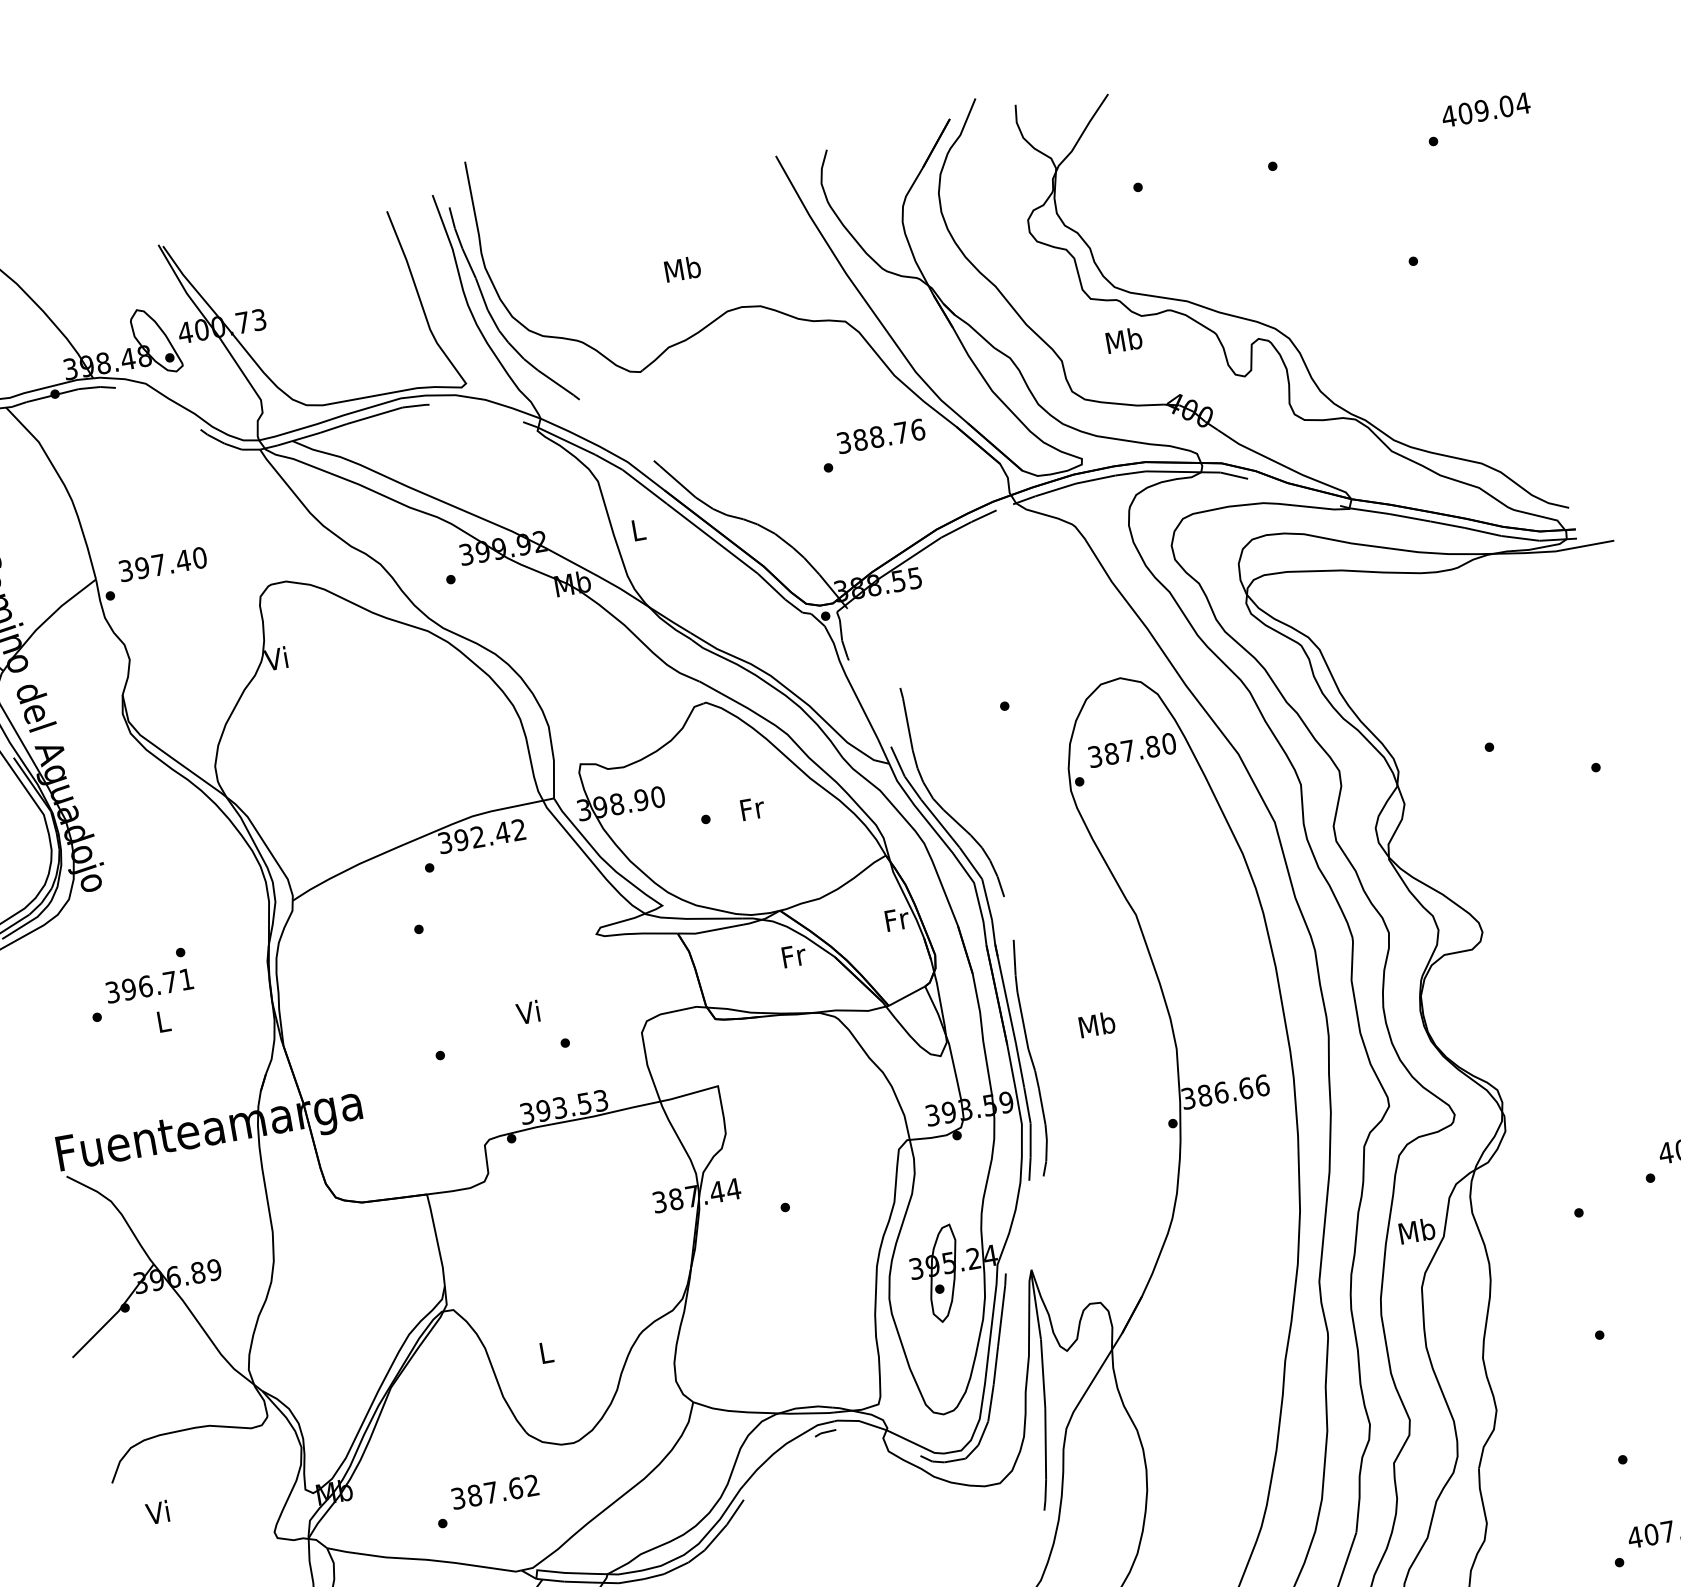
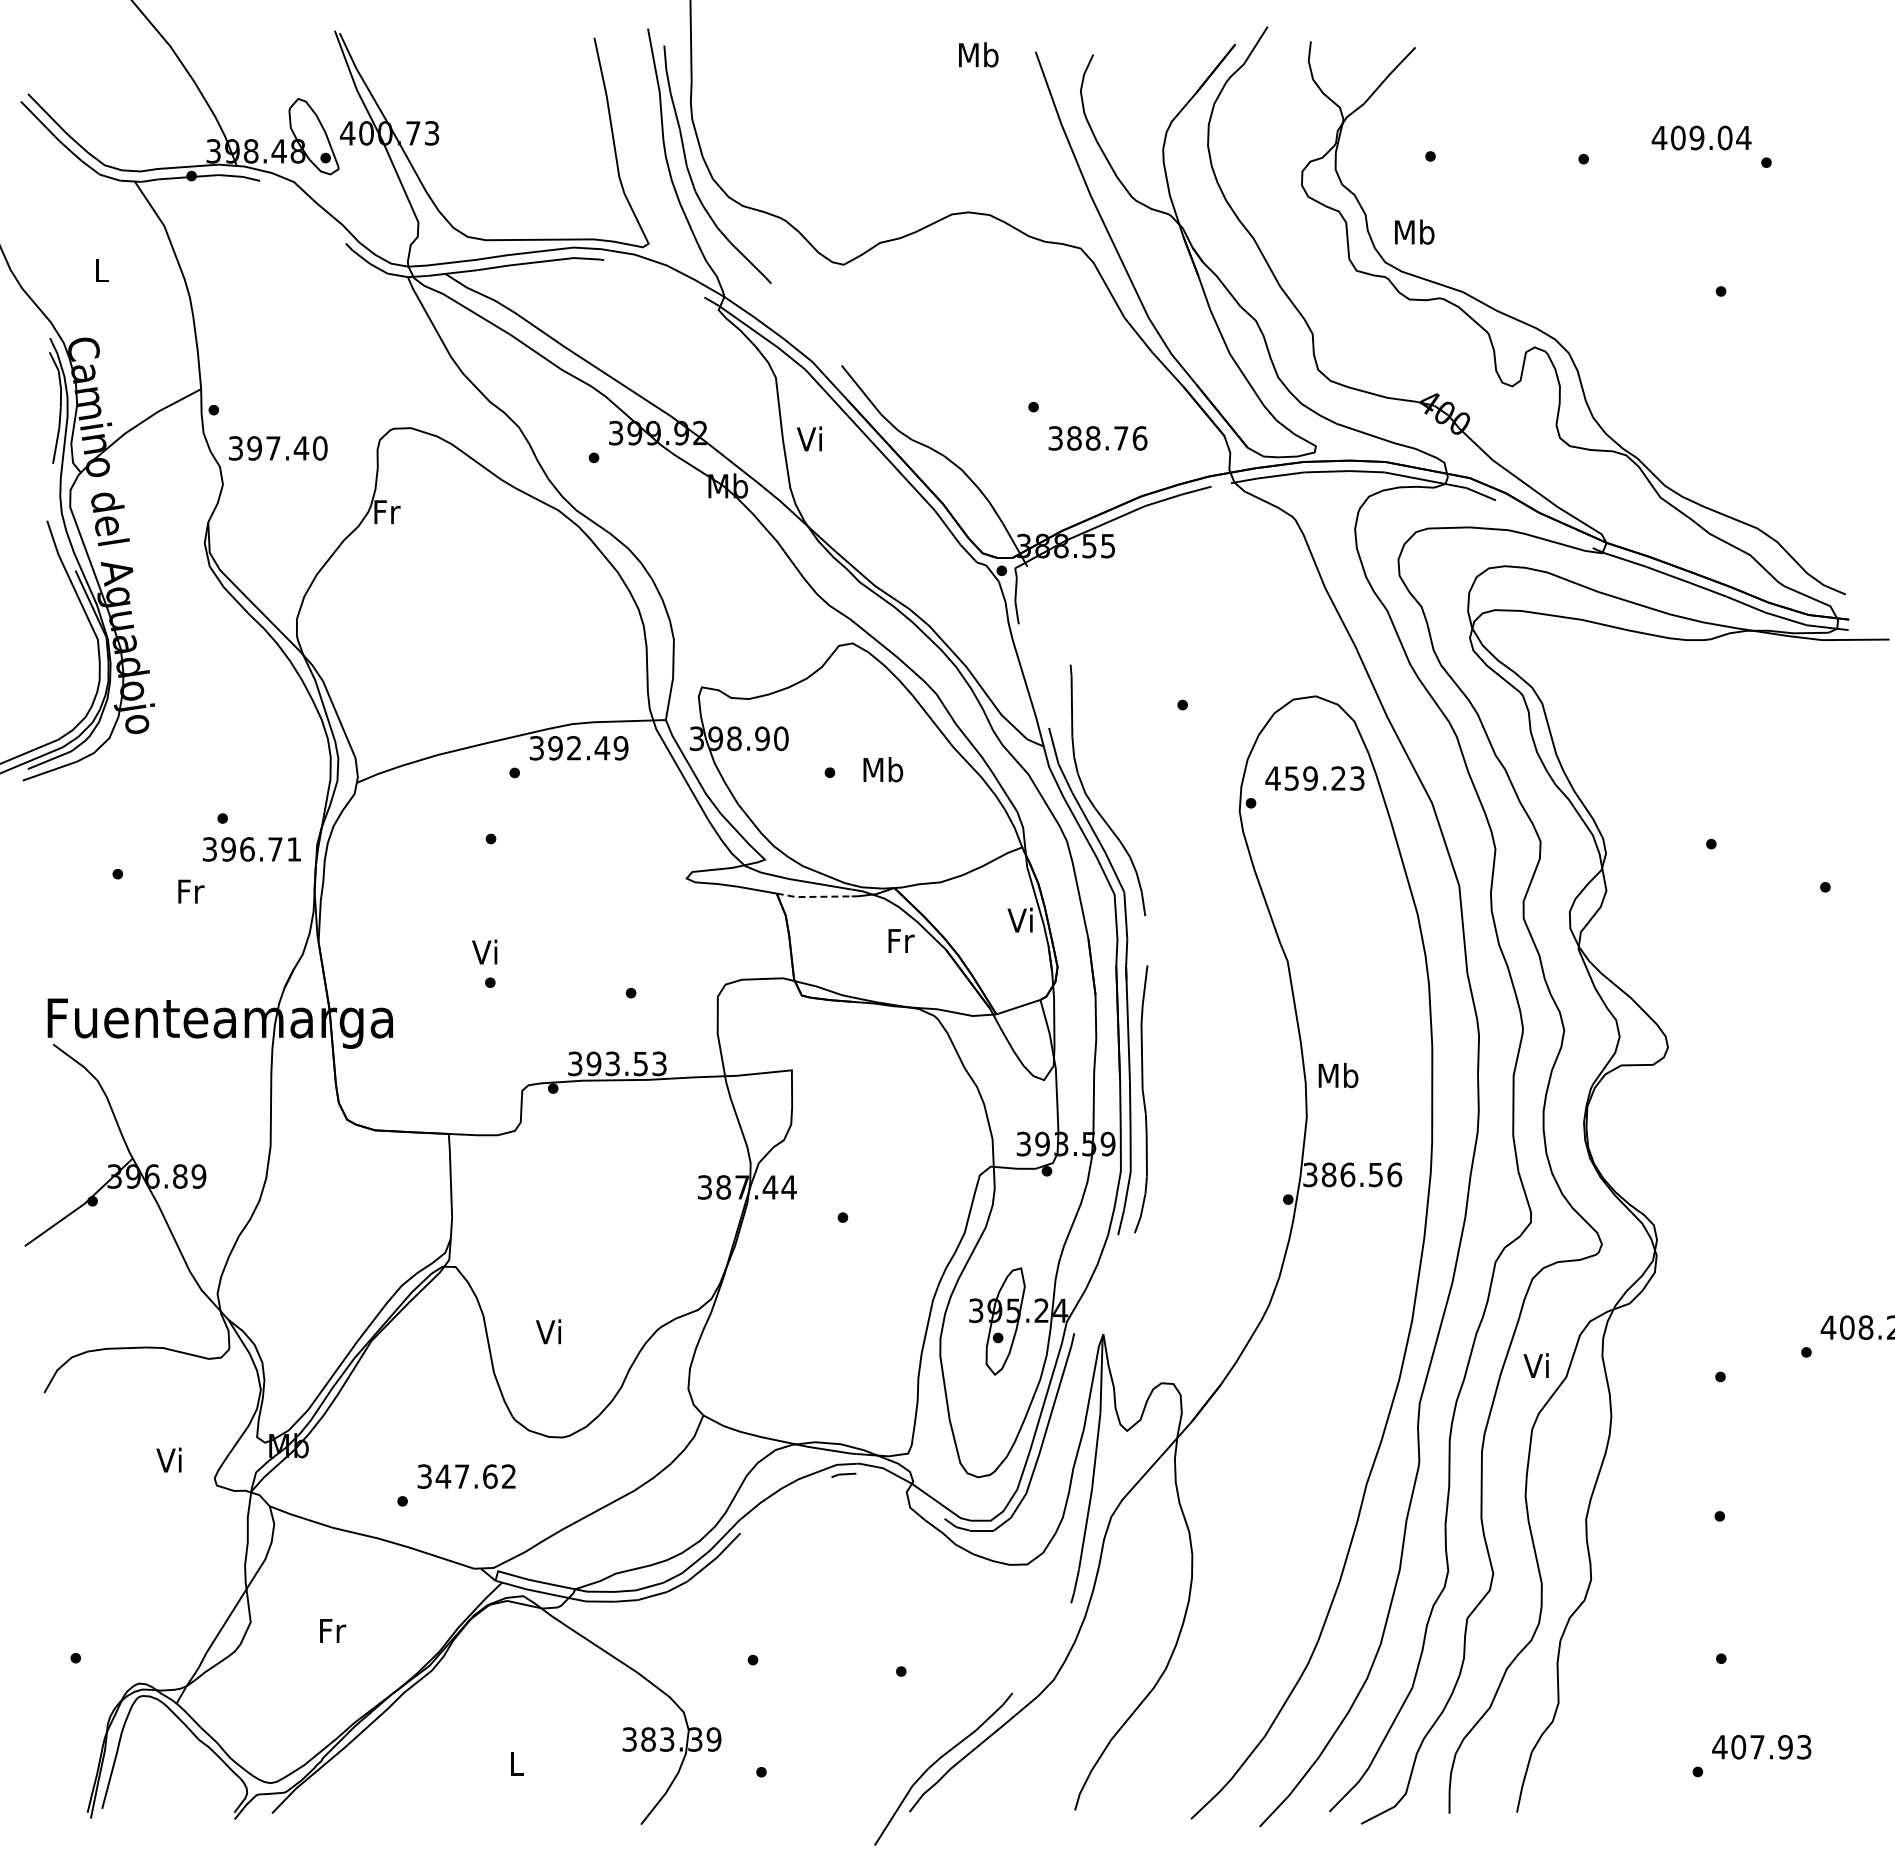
text: (1485, 109) -> (1701, 137), moved
text: (682, 268) -> (978, 54), moved
text: (1123, 339) -> (1414, 231), moved
text: (880, 436) -> (1097, 438), moved
text: (635, 529) -> (808, 438), L -> Vi
text: (163, 564) -> (278, 448), moved
text: (277, 658) -> (386, 511), Vi -> Fr
text: (1131, 750) -> (1314, 778), 387.80 -> 459.23
text: (752, 808) -> (883, 769), Fr -> Mb
text: (518, 830) -> (620, 748), 392.42 -> 392.49
text: (896, 918) -> (1021, 919), Fr -> Vi
line: (711, 930) -> (814, 896), solid -> dashed
text: (149, 985) -> (251, 849), moved
text: (527, 1012) -> (484, 951), moved
text: (164, 1021) -> (191, 891), L -> Fr
text: (1097, 1024) -> (1338, 1075), moved
text: (1245, 1088) -> (1375, 1174), 386.66 -> 386.56
text: (1416, 1230) -> (1537, 1365), Mb -> Vi
text: (544, 1352) -> (548, 1331), L -> Vi
text: (474, 1495) -> (443, 1476), 387.62 -> 347.62
text: (157, 1512) -> (168, 1459), moved

